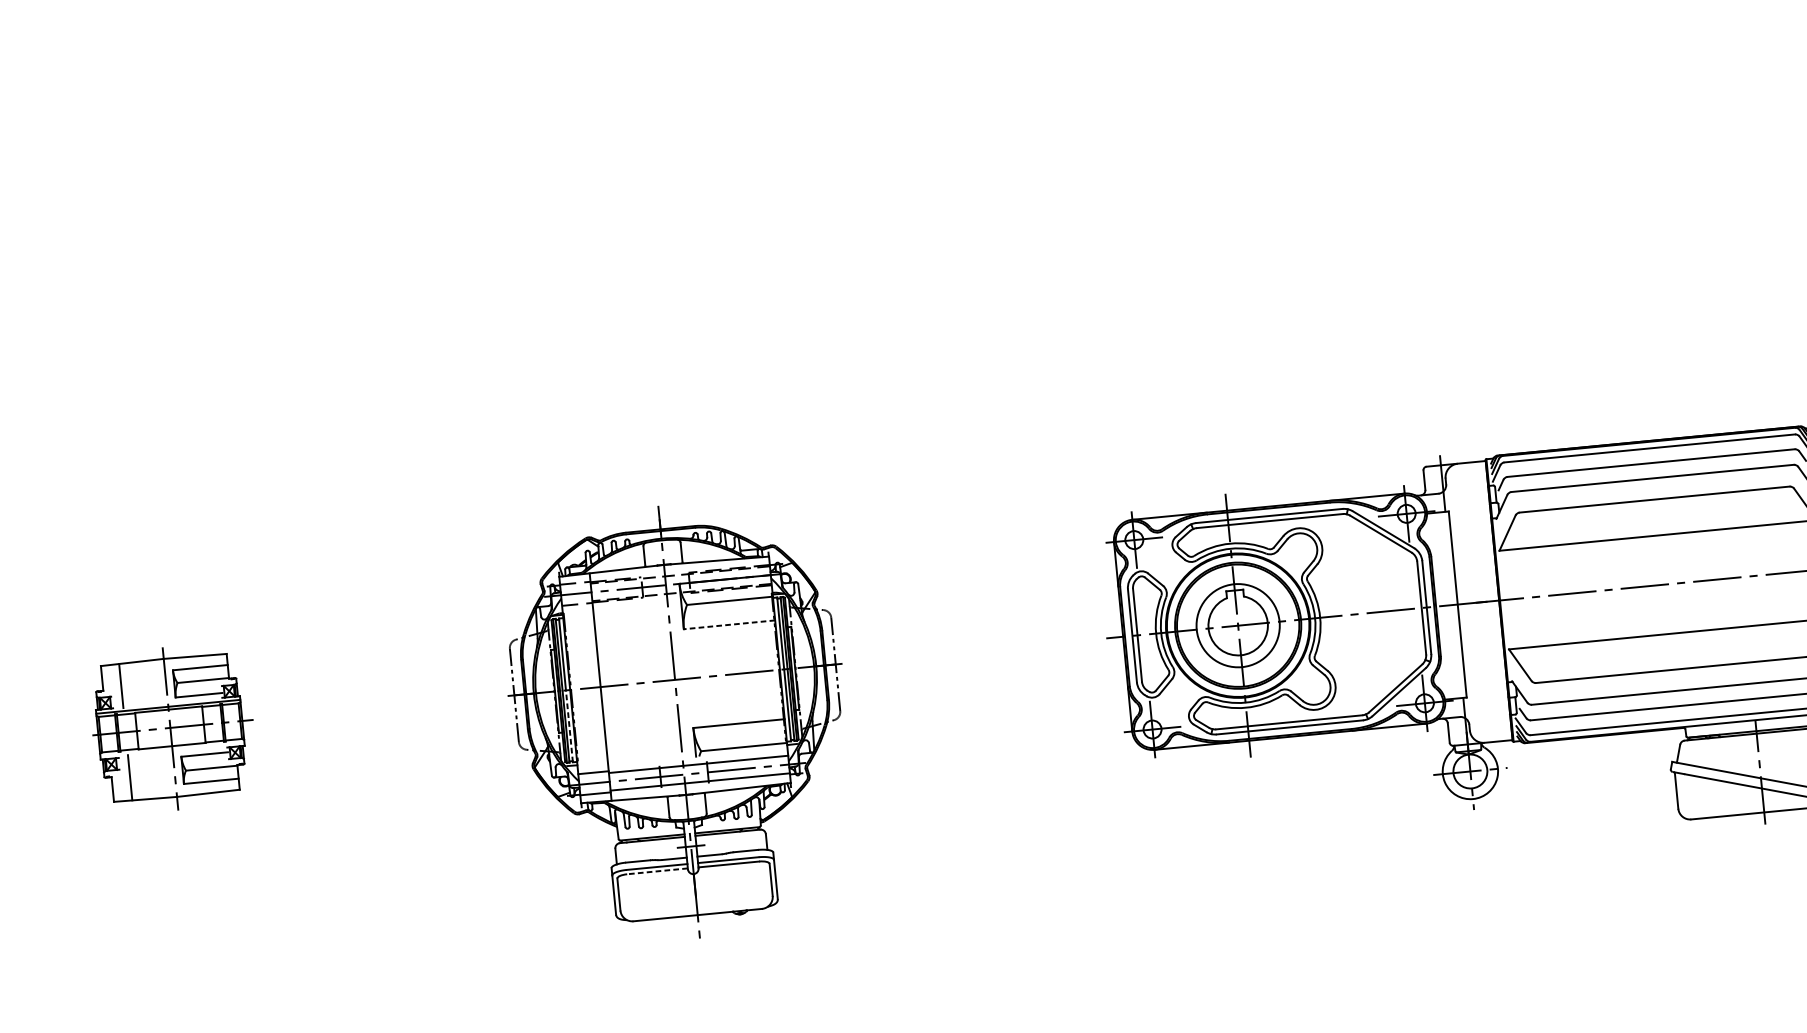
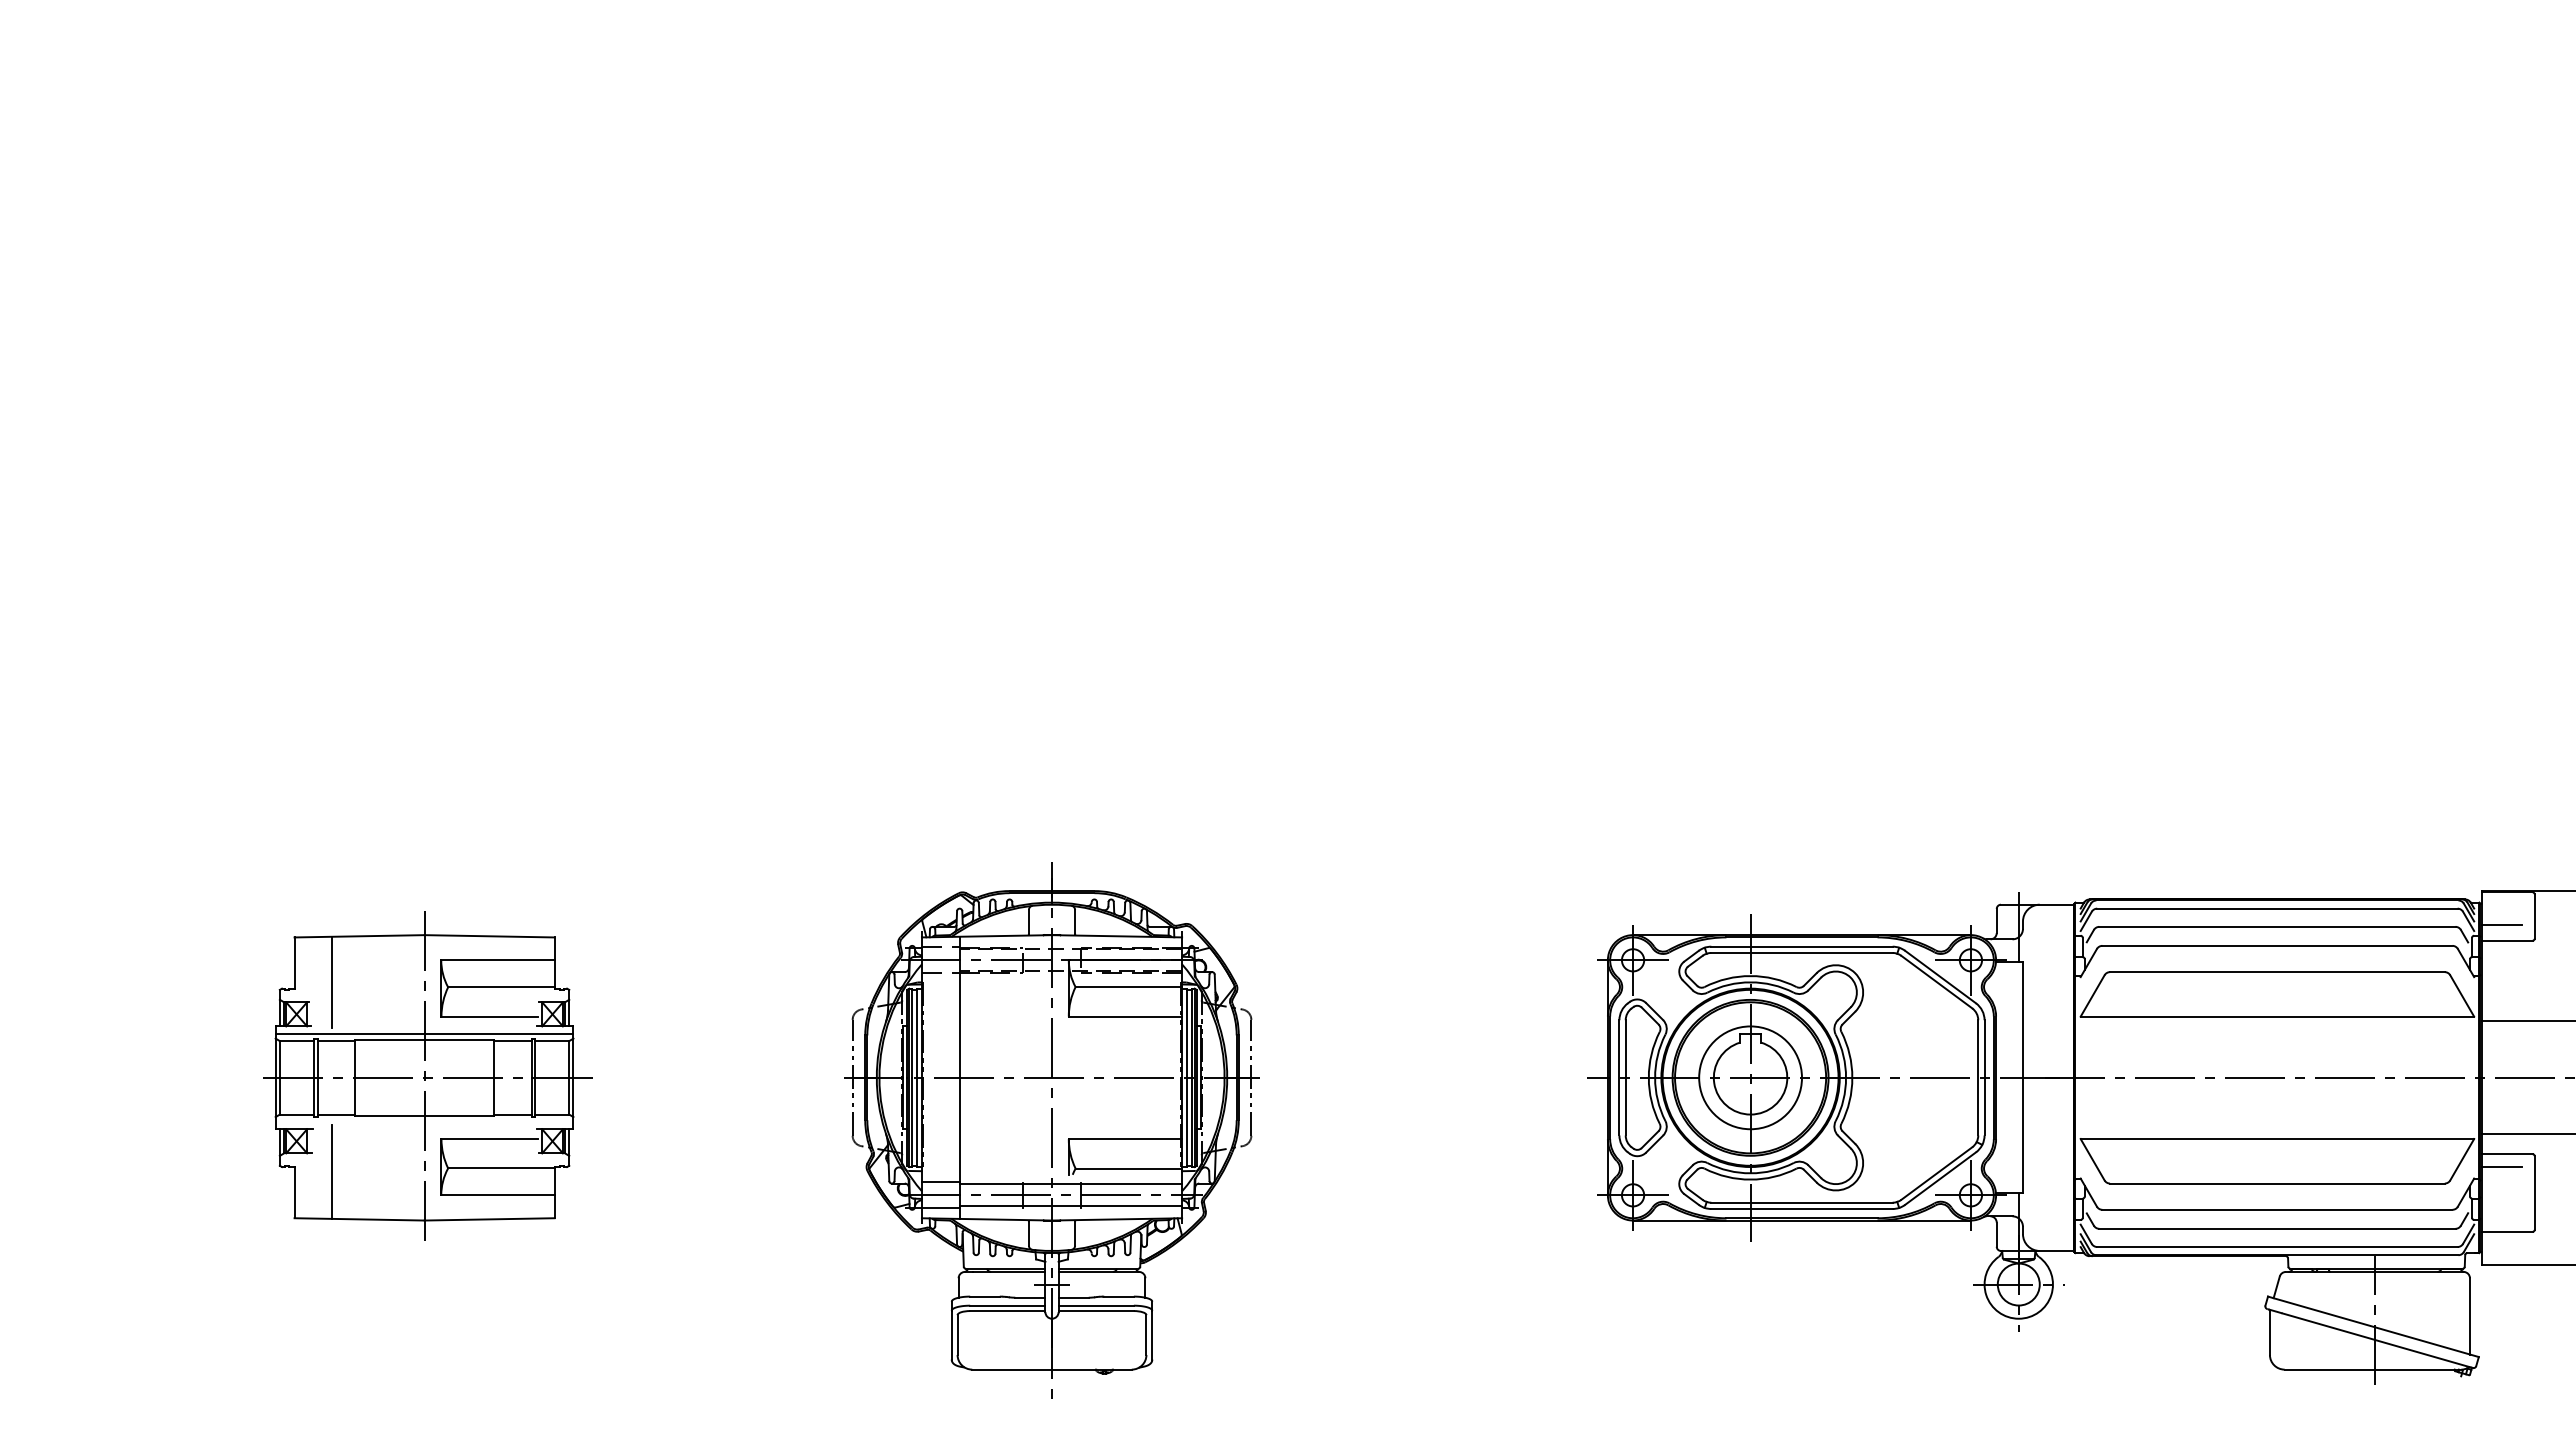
line: (729, 624) -> (1125, 1016), dashed -> solid
part: (171, 726) -> (427, 1075), size x1.67
line: (569, 726) -> (916, 1122), dashed -> solid
line: (657, 871) -> (1007, 1311), dashed -> solid

